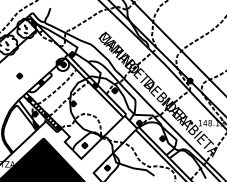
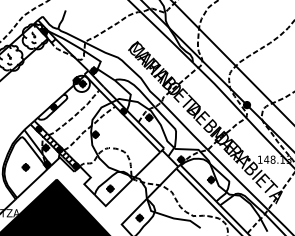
part: (19, 75) -> (25, 166), moved

